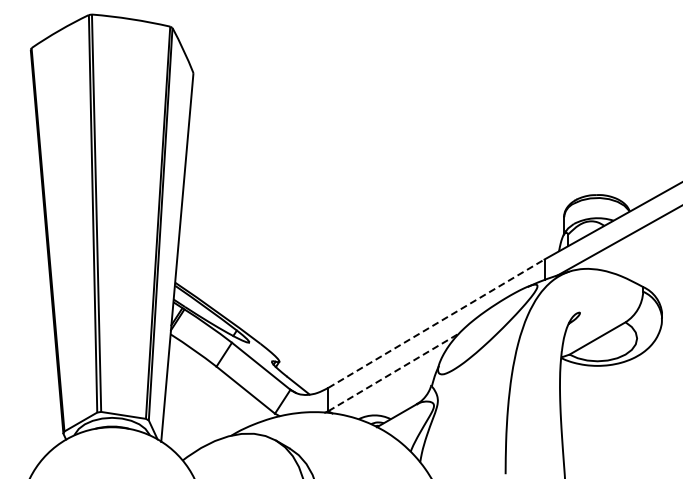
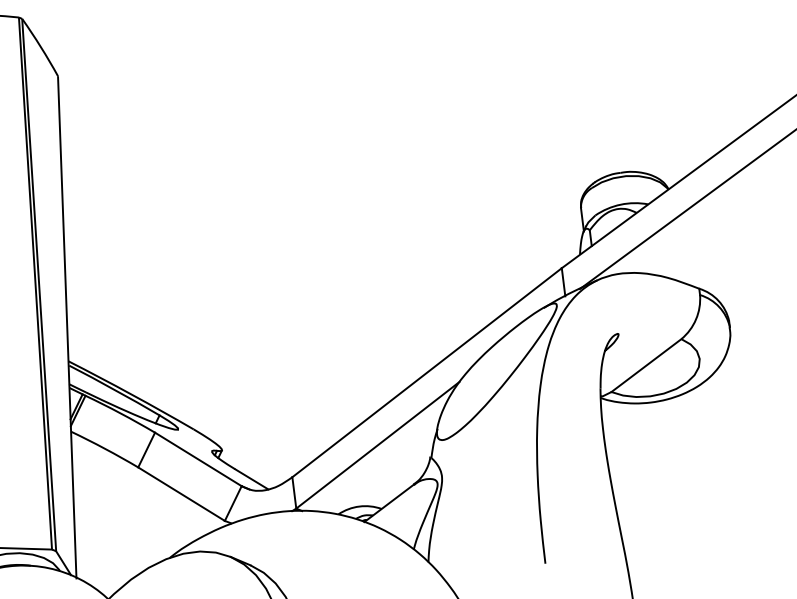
line: (436, 323) -> (427, 372), dashed -> solid
line: (394, 372) -> (378, 445), dashed -> solid

